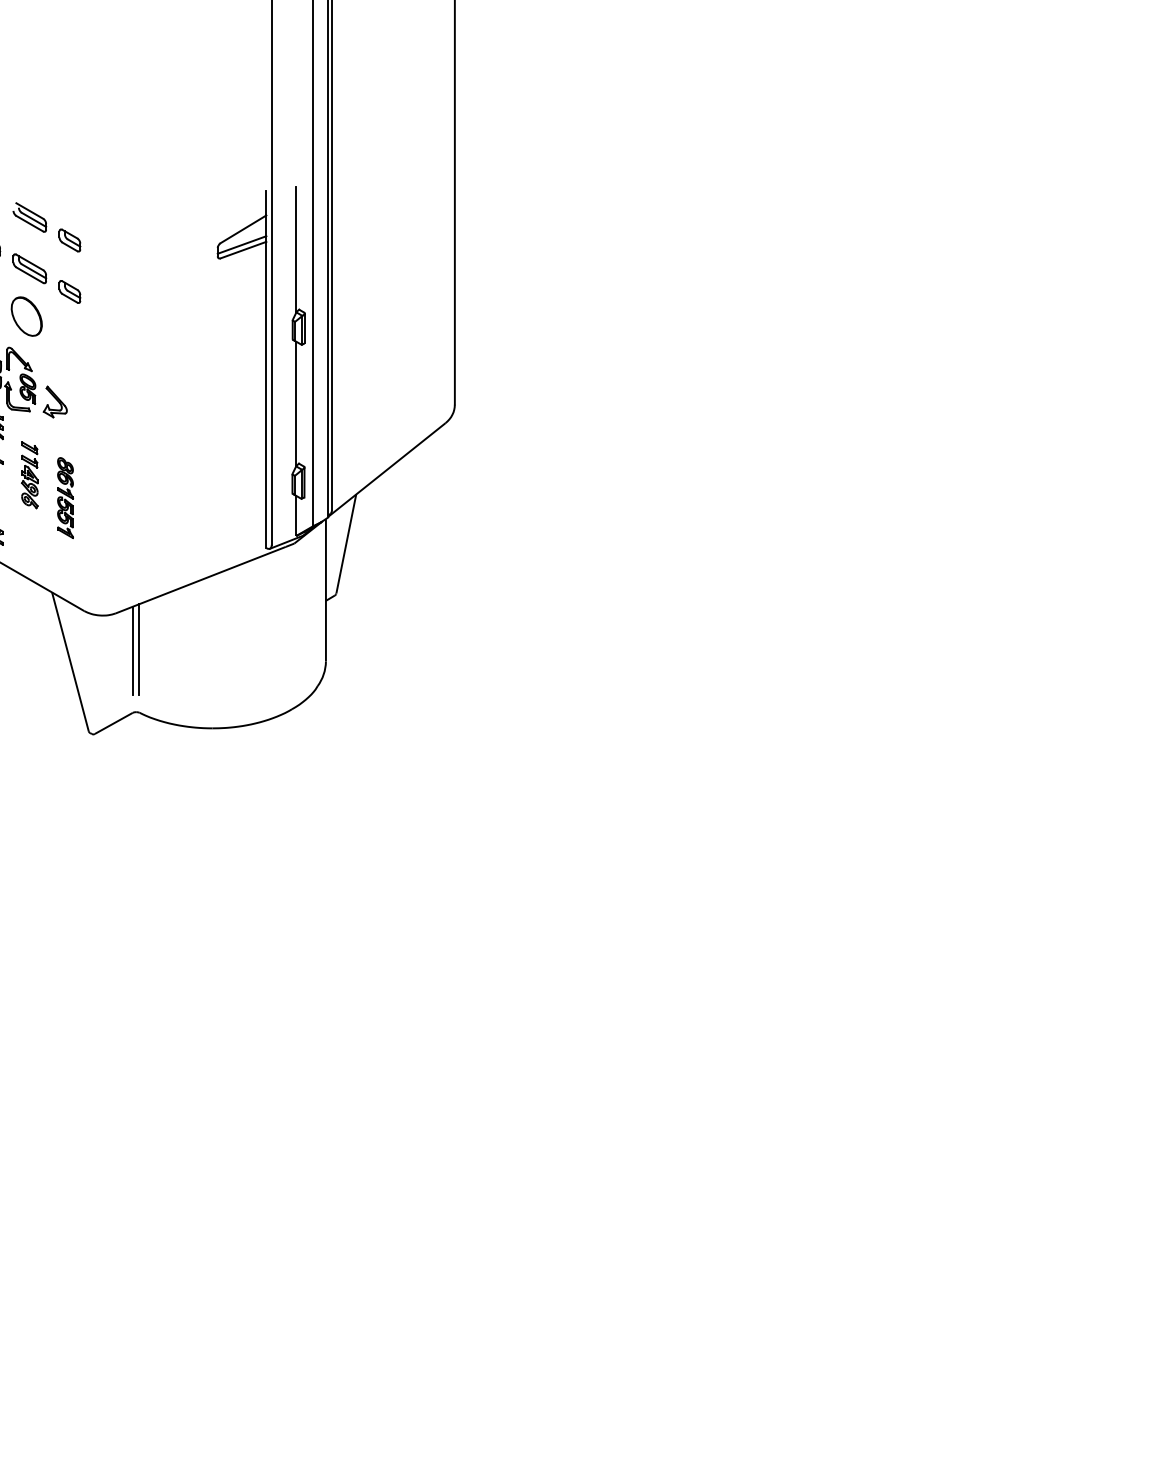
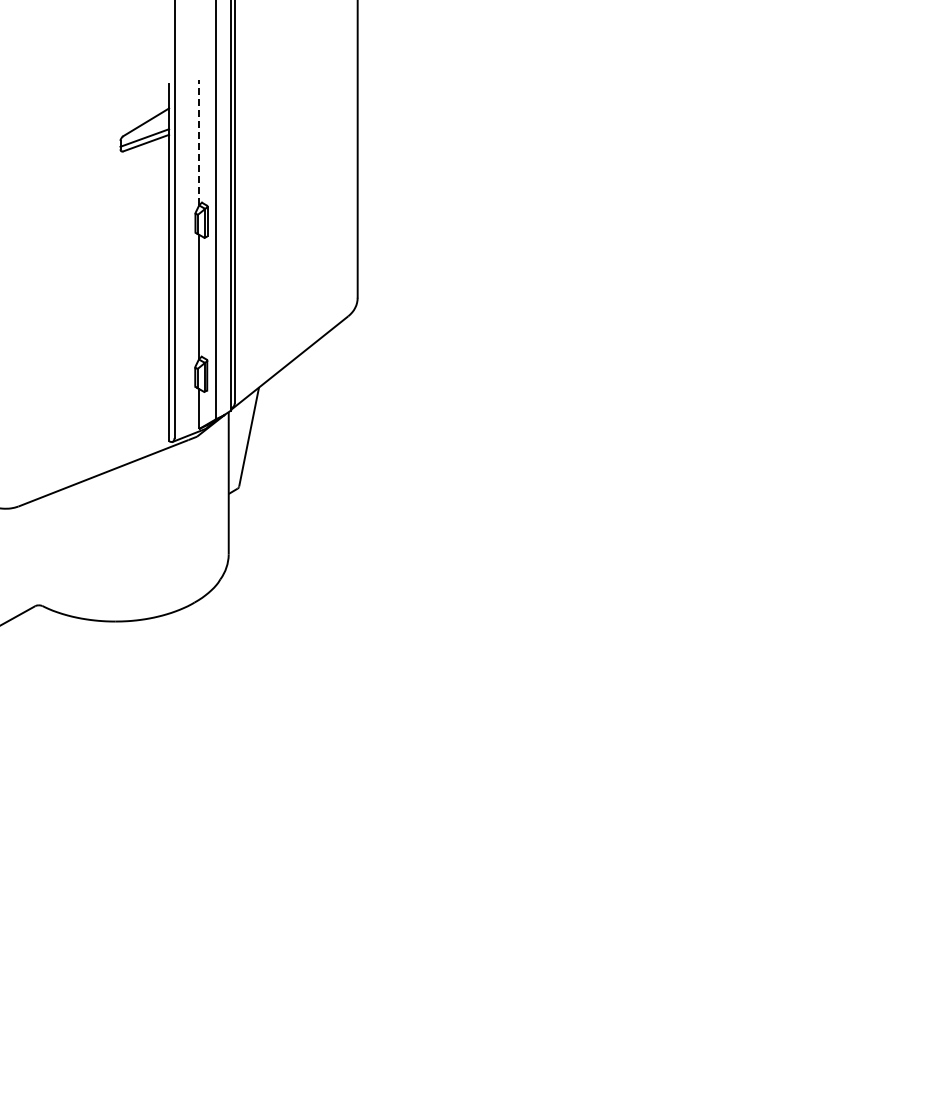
line: (296, 248) -> (199, 141), solid -> dashed
line: (138, 649) -> (41, 542), removed
line: (133, 650) -> (36, 543), removed

